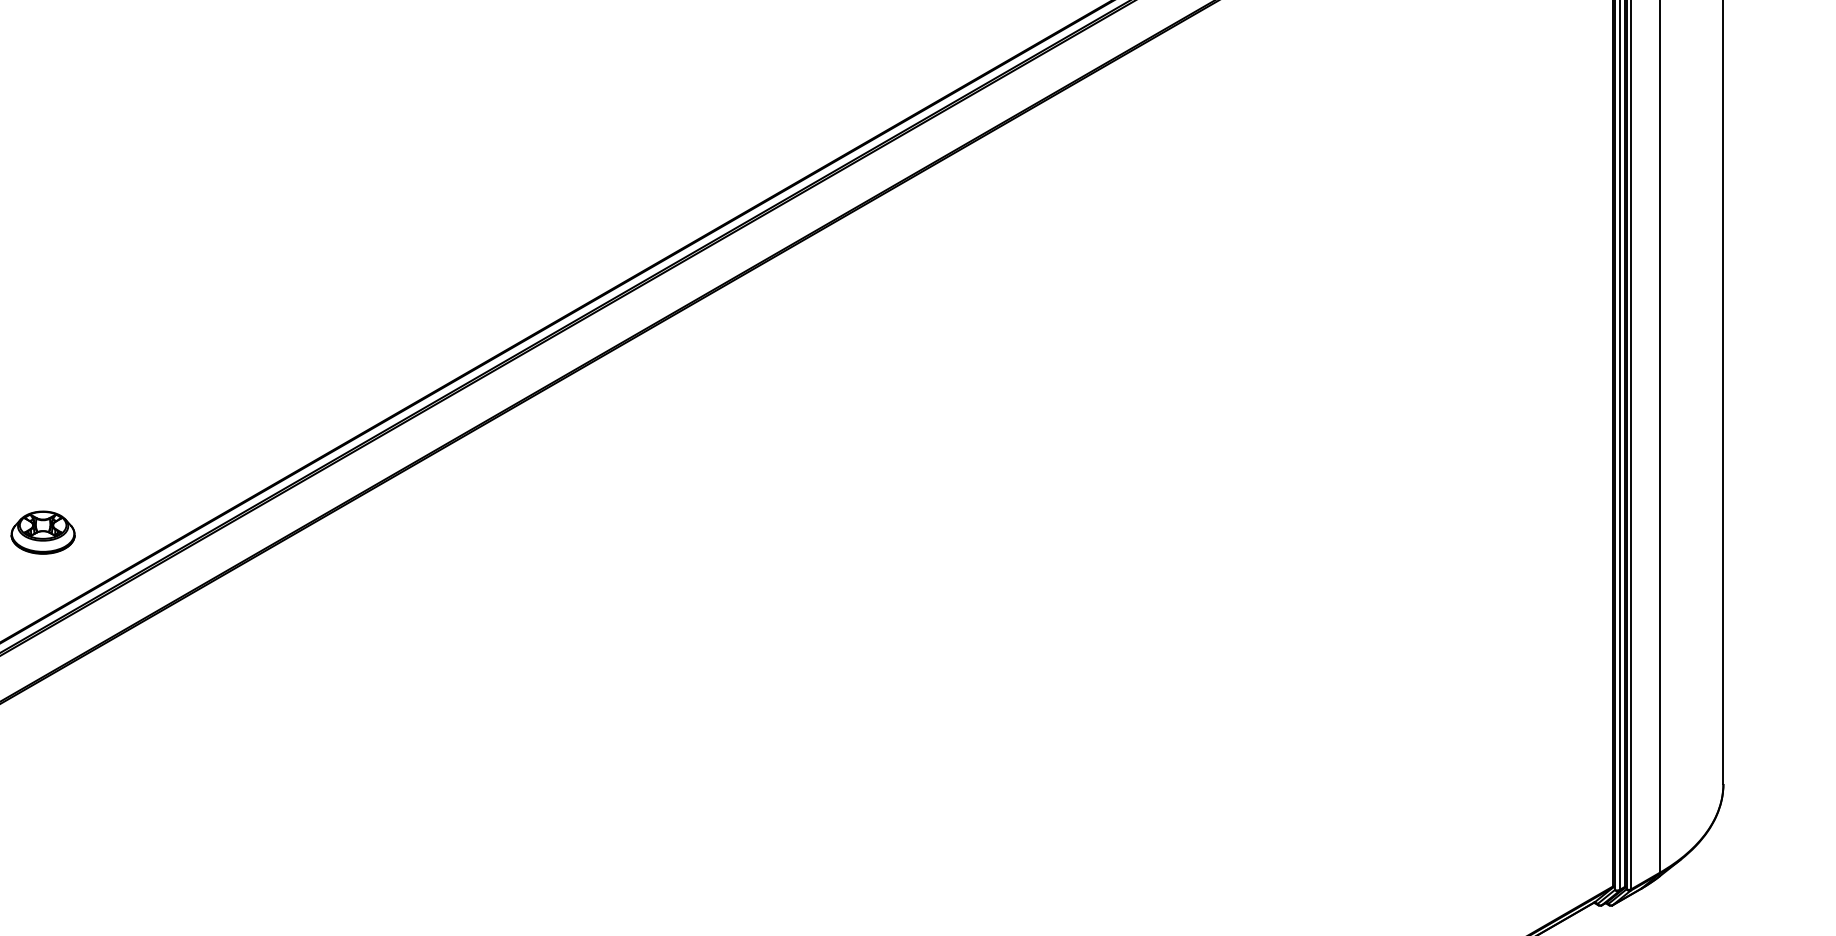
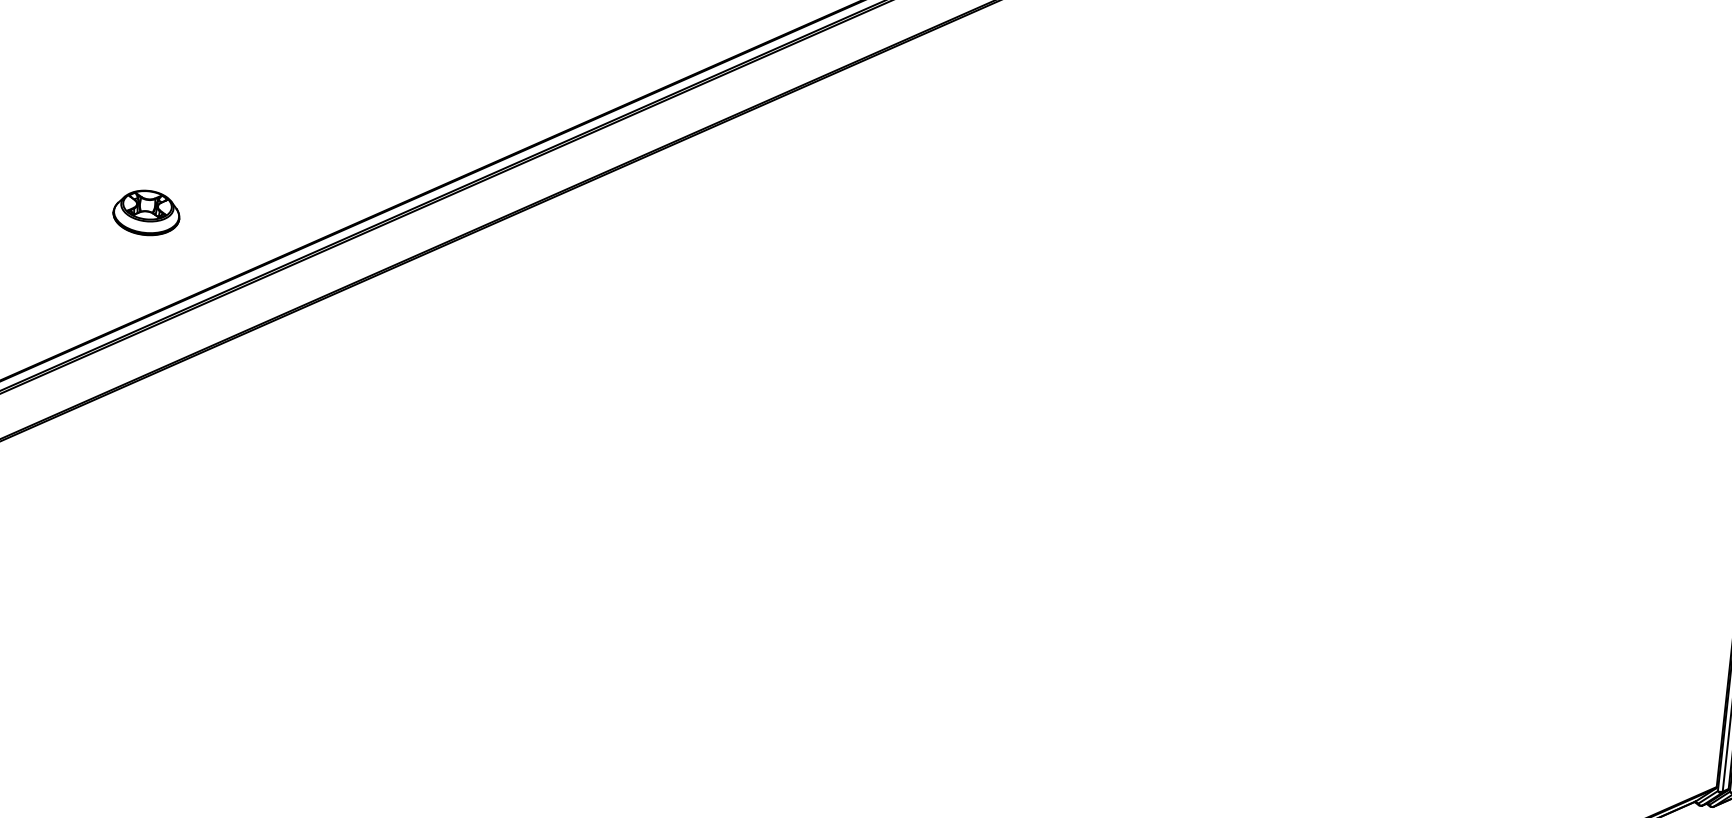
part: (42, 532) -> (146, 212), moved

